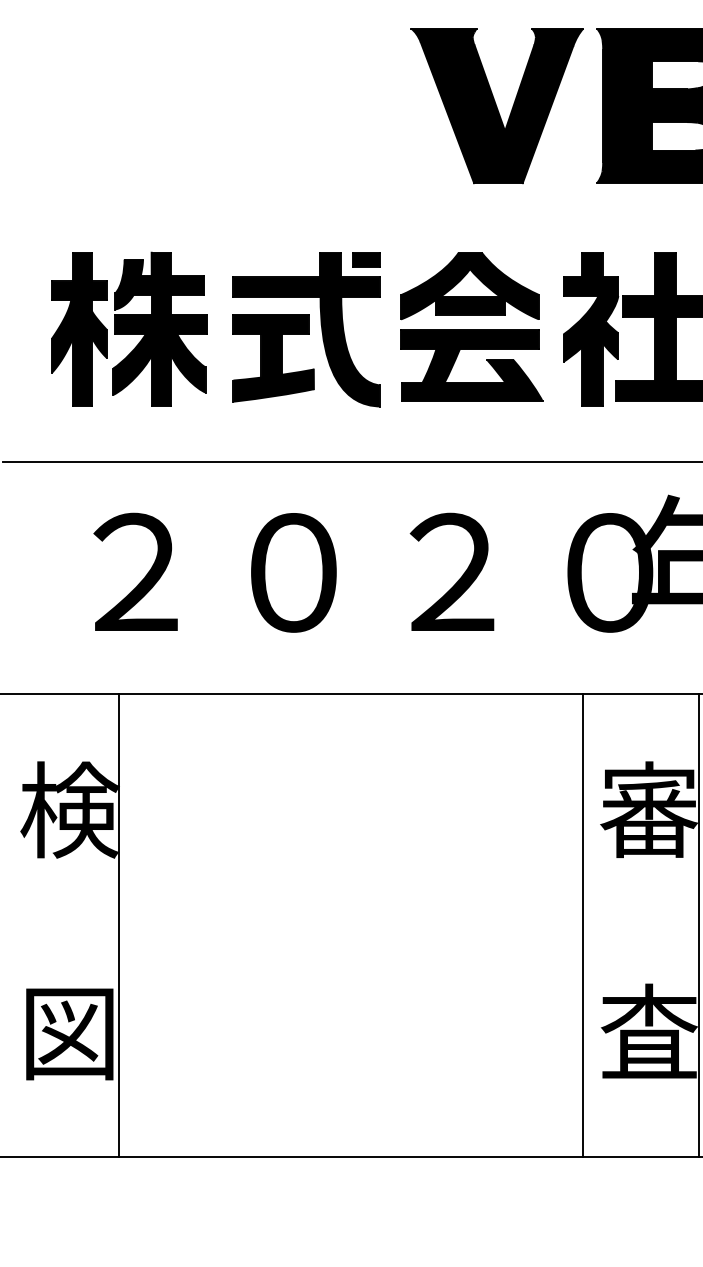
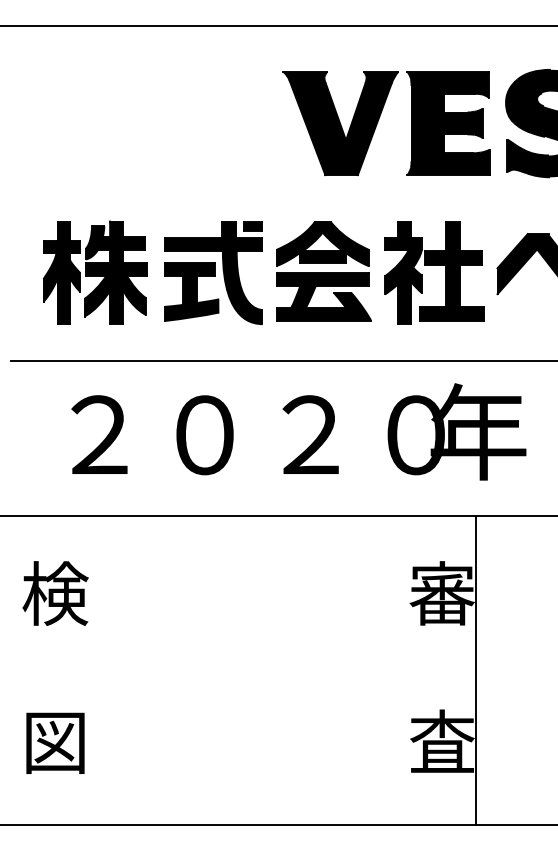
line: (119, 925) -> (88, 670), removed
line: (583, 925) -> (398, 670), removed

